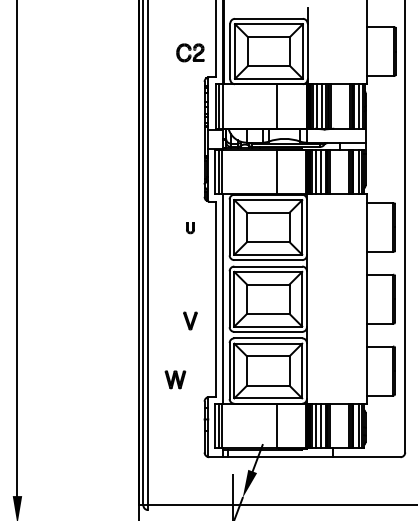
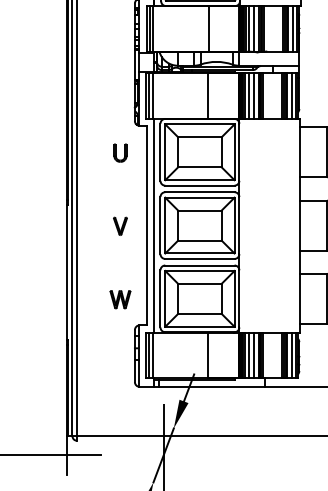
part: (190, 227) -> (120, 152), size x1.67
part: (190, 320) -> (120, 225), moved
part: (175, 379) -> (120, 299), moved

